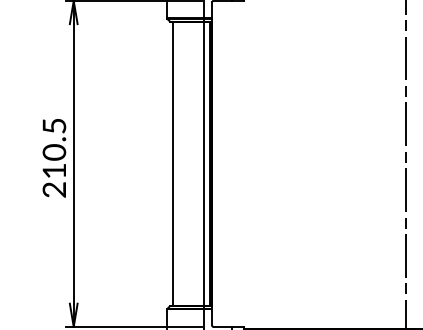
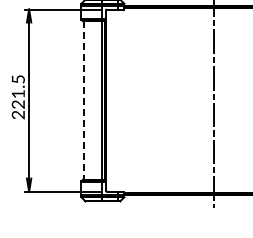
text: (52, 160) -> (17, 98), 210.5 -> 221.5
line: (172, 165) -> (84, 101), solid -> dashed

